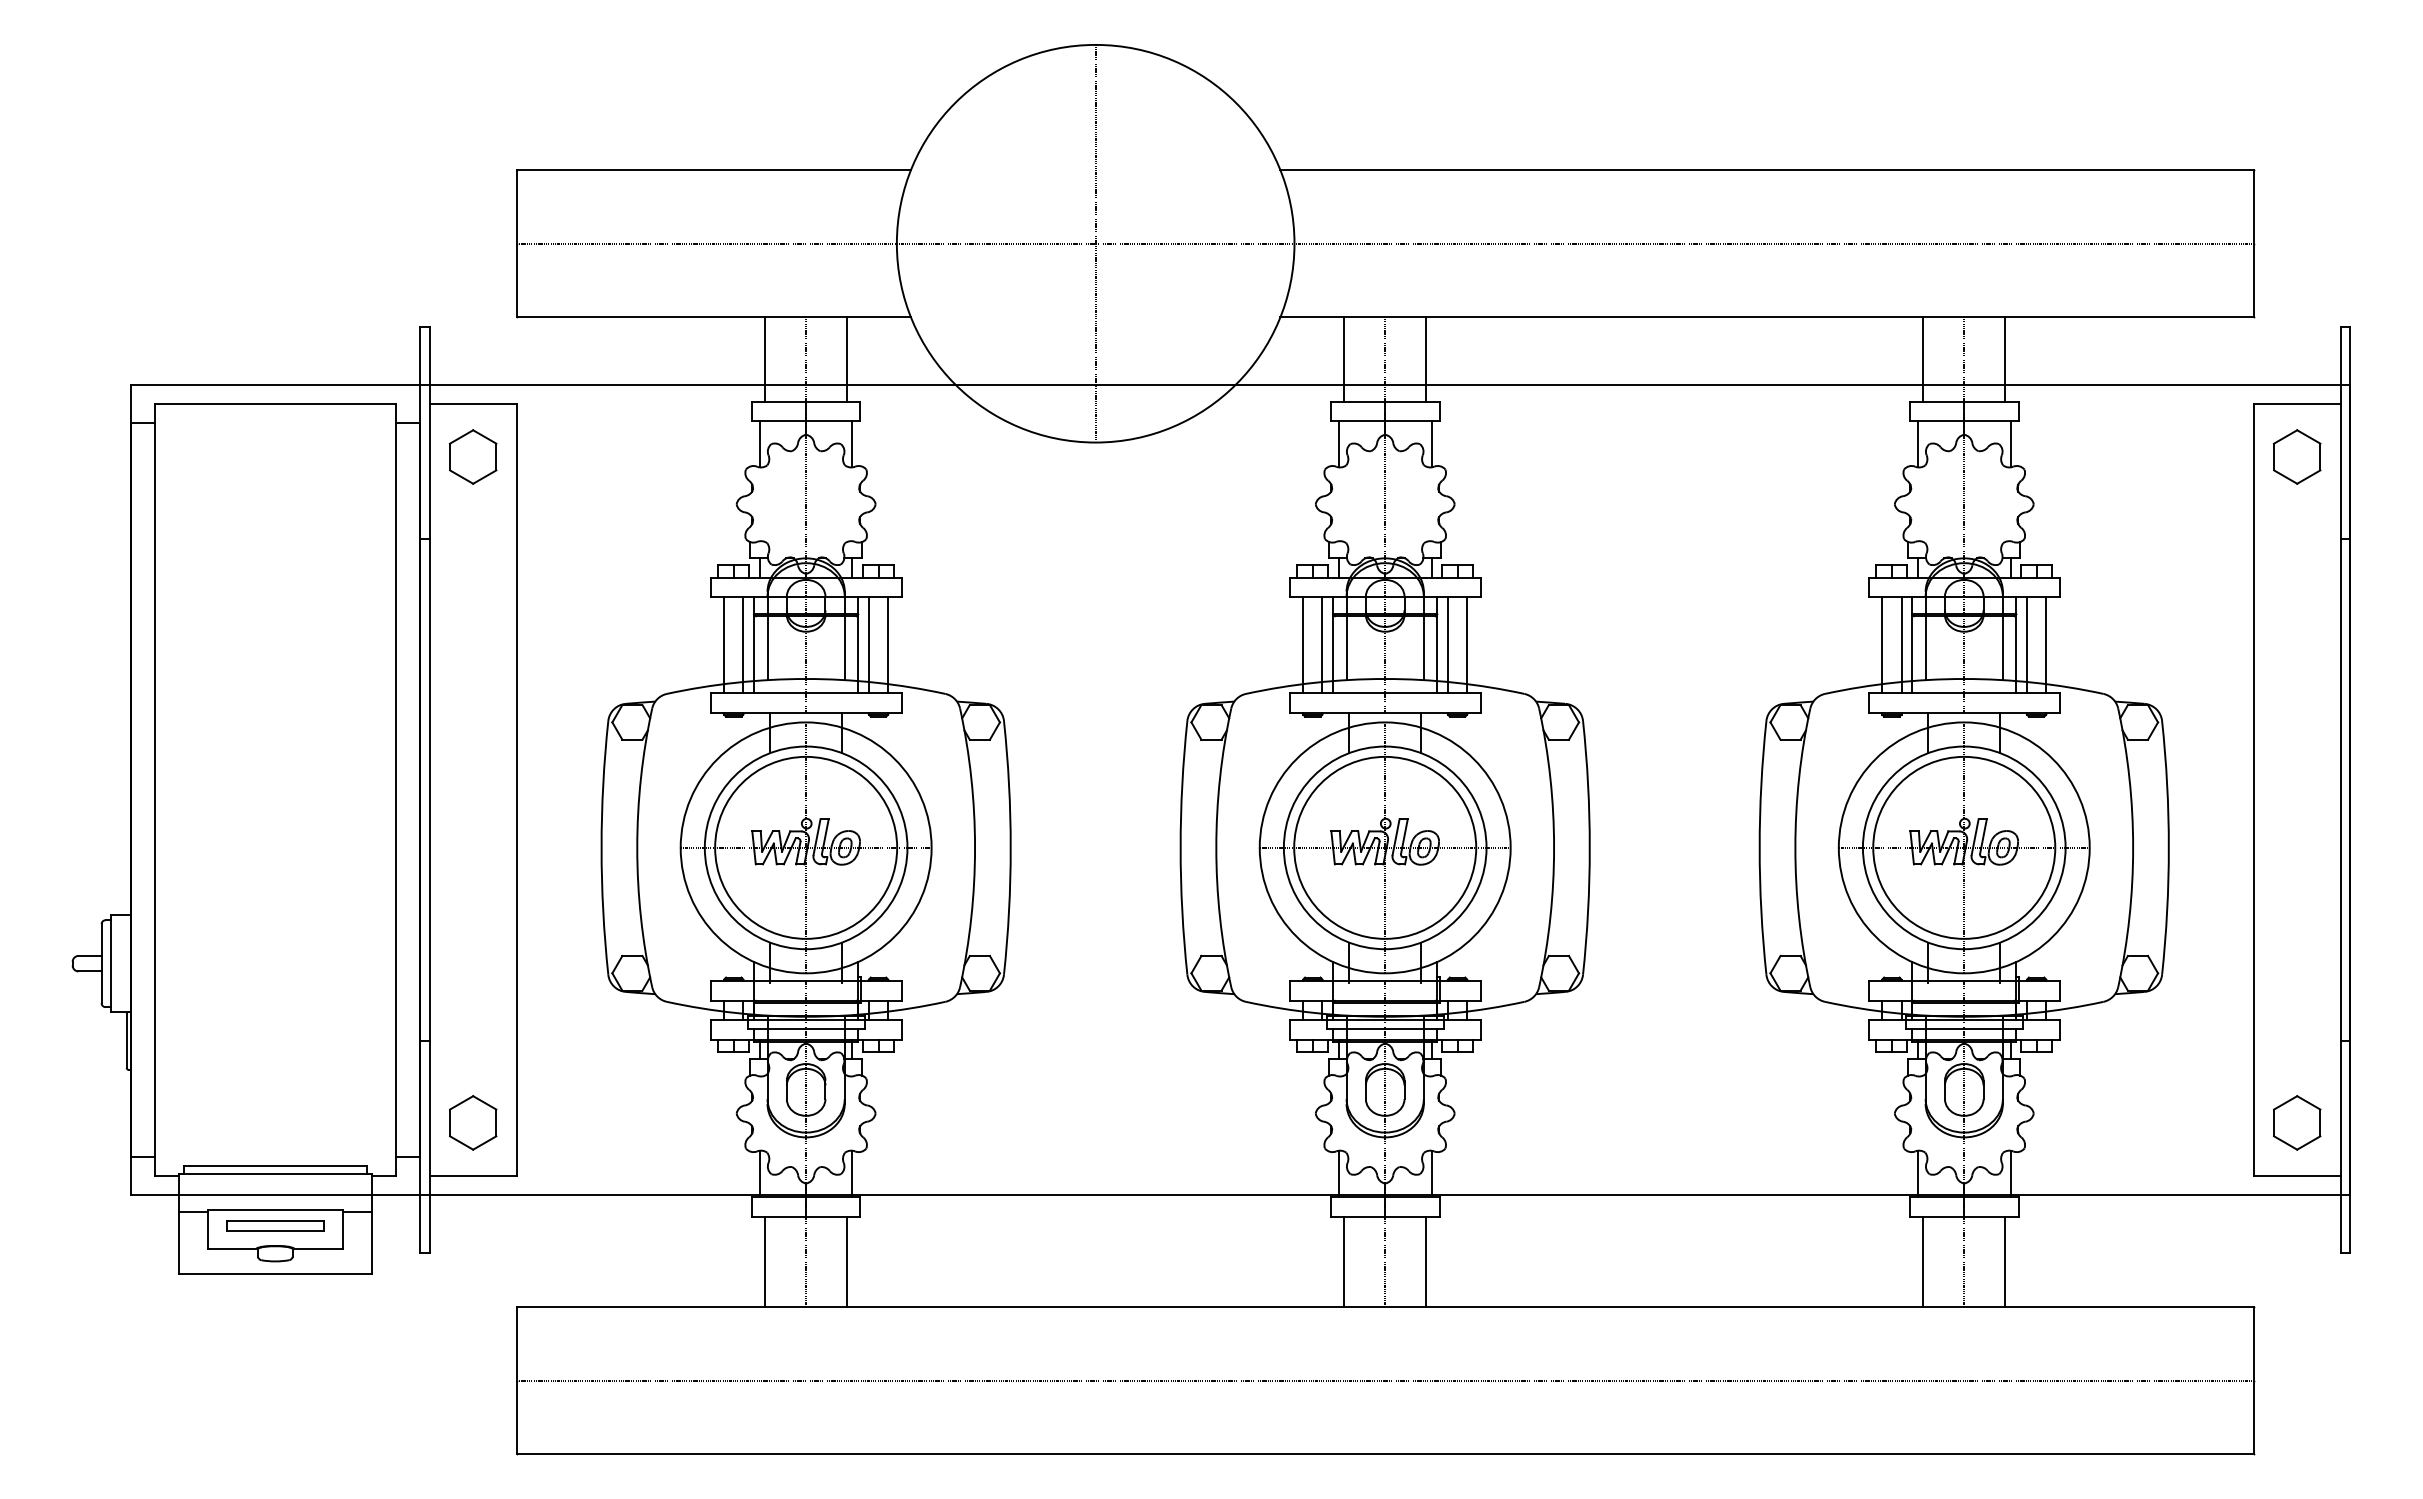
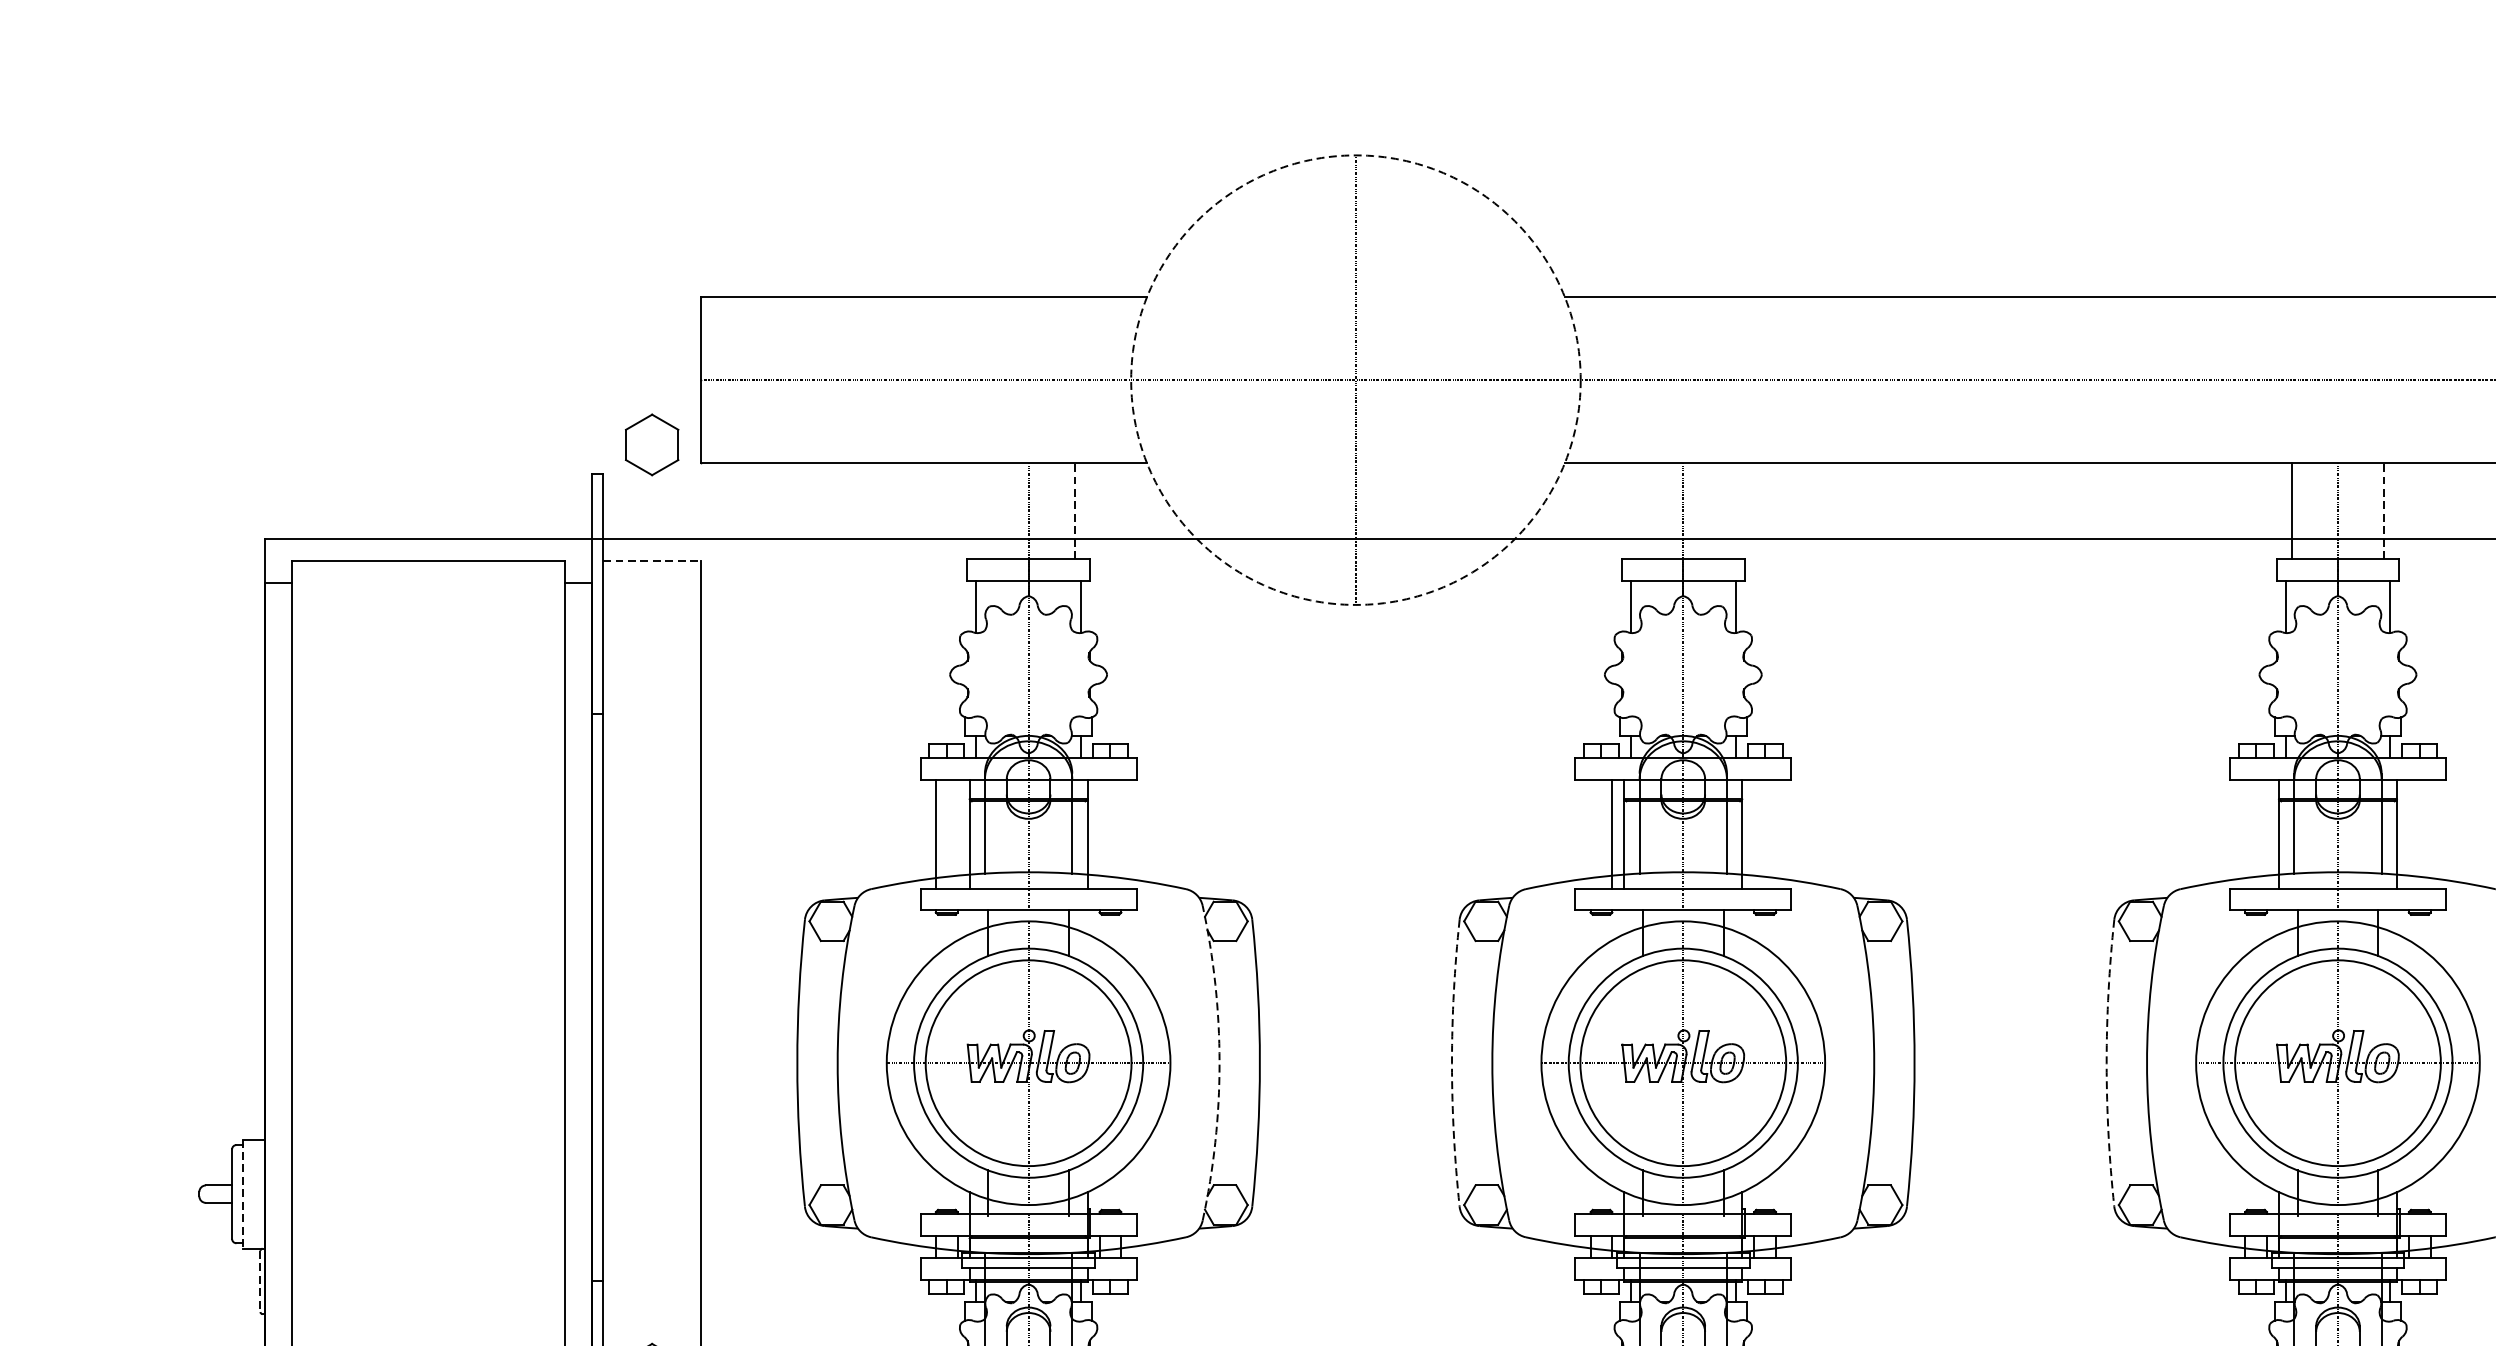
circle: (1095, 243) -> (1355, 379), solid -> dashed
line: (765, 359) -> (982, 511), removed
line: (847, 359) -> (1075, 511), solid -> dashed
line: (1344, 359) -> (1637, 511), removed
line: (1426, 359) -> (1729, 511), removed
line: (2005, 359) -> (2384, 511), solid -> dashed
line: (473, 403) -> (652, 560), solid -> dashed
part: (473, 456) -> (652, 444), moved
line: (743, 644) -> (957, 833), removed
line: (868, 644) -> (1099, 833), removed
line: (888, 644) -> (1121, 833), removed
line: (1303, 644) -> (1590, 833), removed
line: (1447, 644) -> (1753, 833), removed
line: (1467, 644) -> (1776, 833), removed
line: (1882, 644) -> (2245, 833), removed
line: (1901, 644) -> (2267, 833), removed
line: (2027, 644) -> (2409, 833), removed
line: (2046, 644) -> (2430, 833), removed
arc: (975, 847) -> (1220, 1062), solid -> dashed
arc: (1180, 847) -> (1451, 1062), solid -> dashed
arc: (1759, 847) -> (2106, 1062), solid -> dashed
line: (111, 964) -> (243, 1195), solid -> dashed
line: (126, 1041) -> (260, 1282), solid -> dashed

